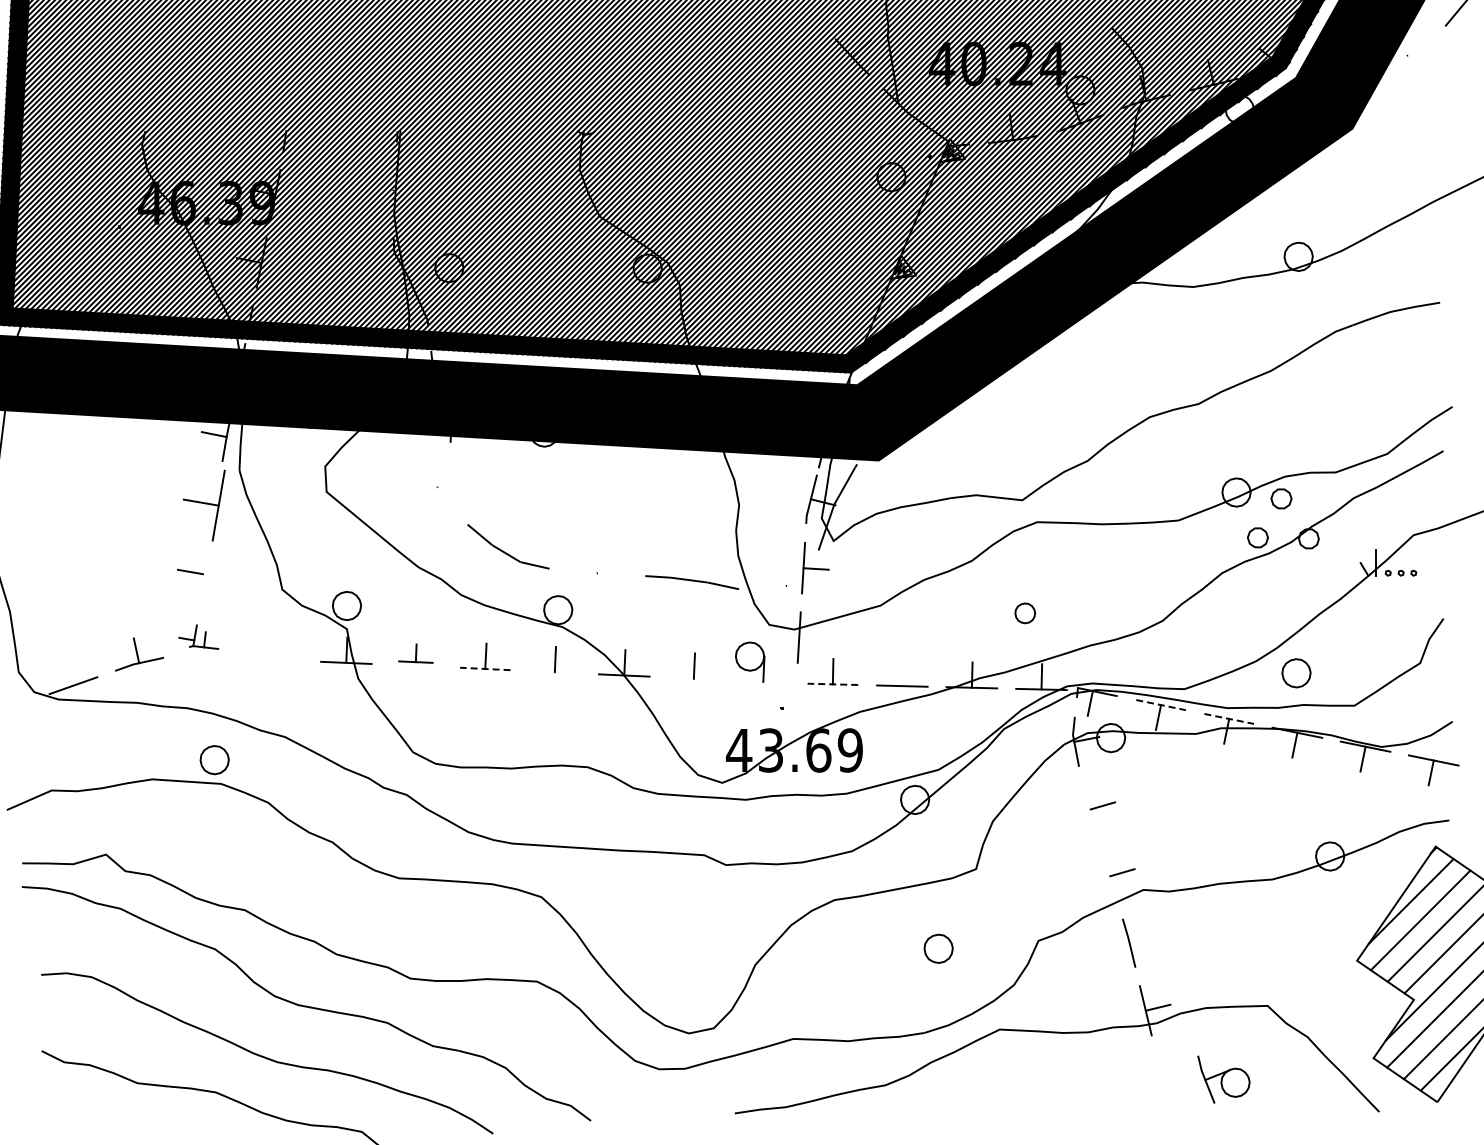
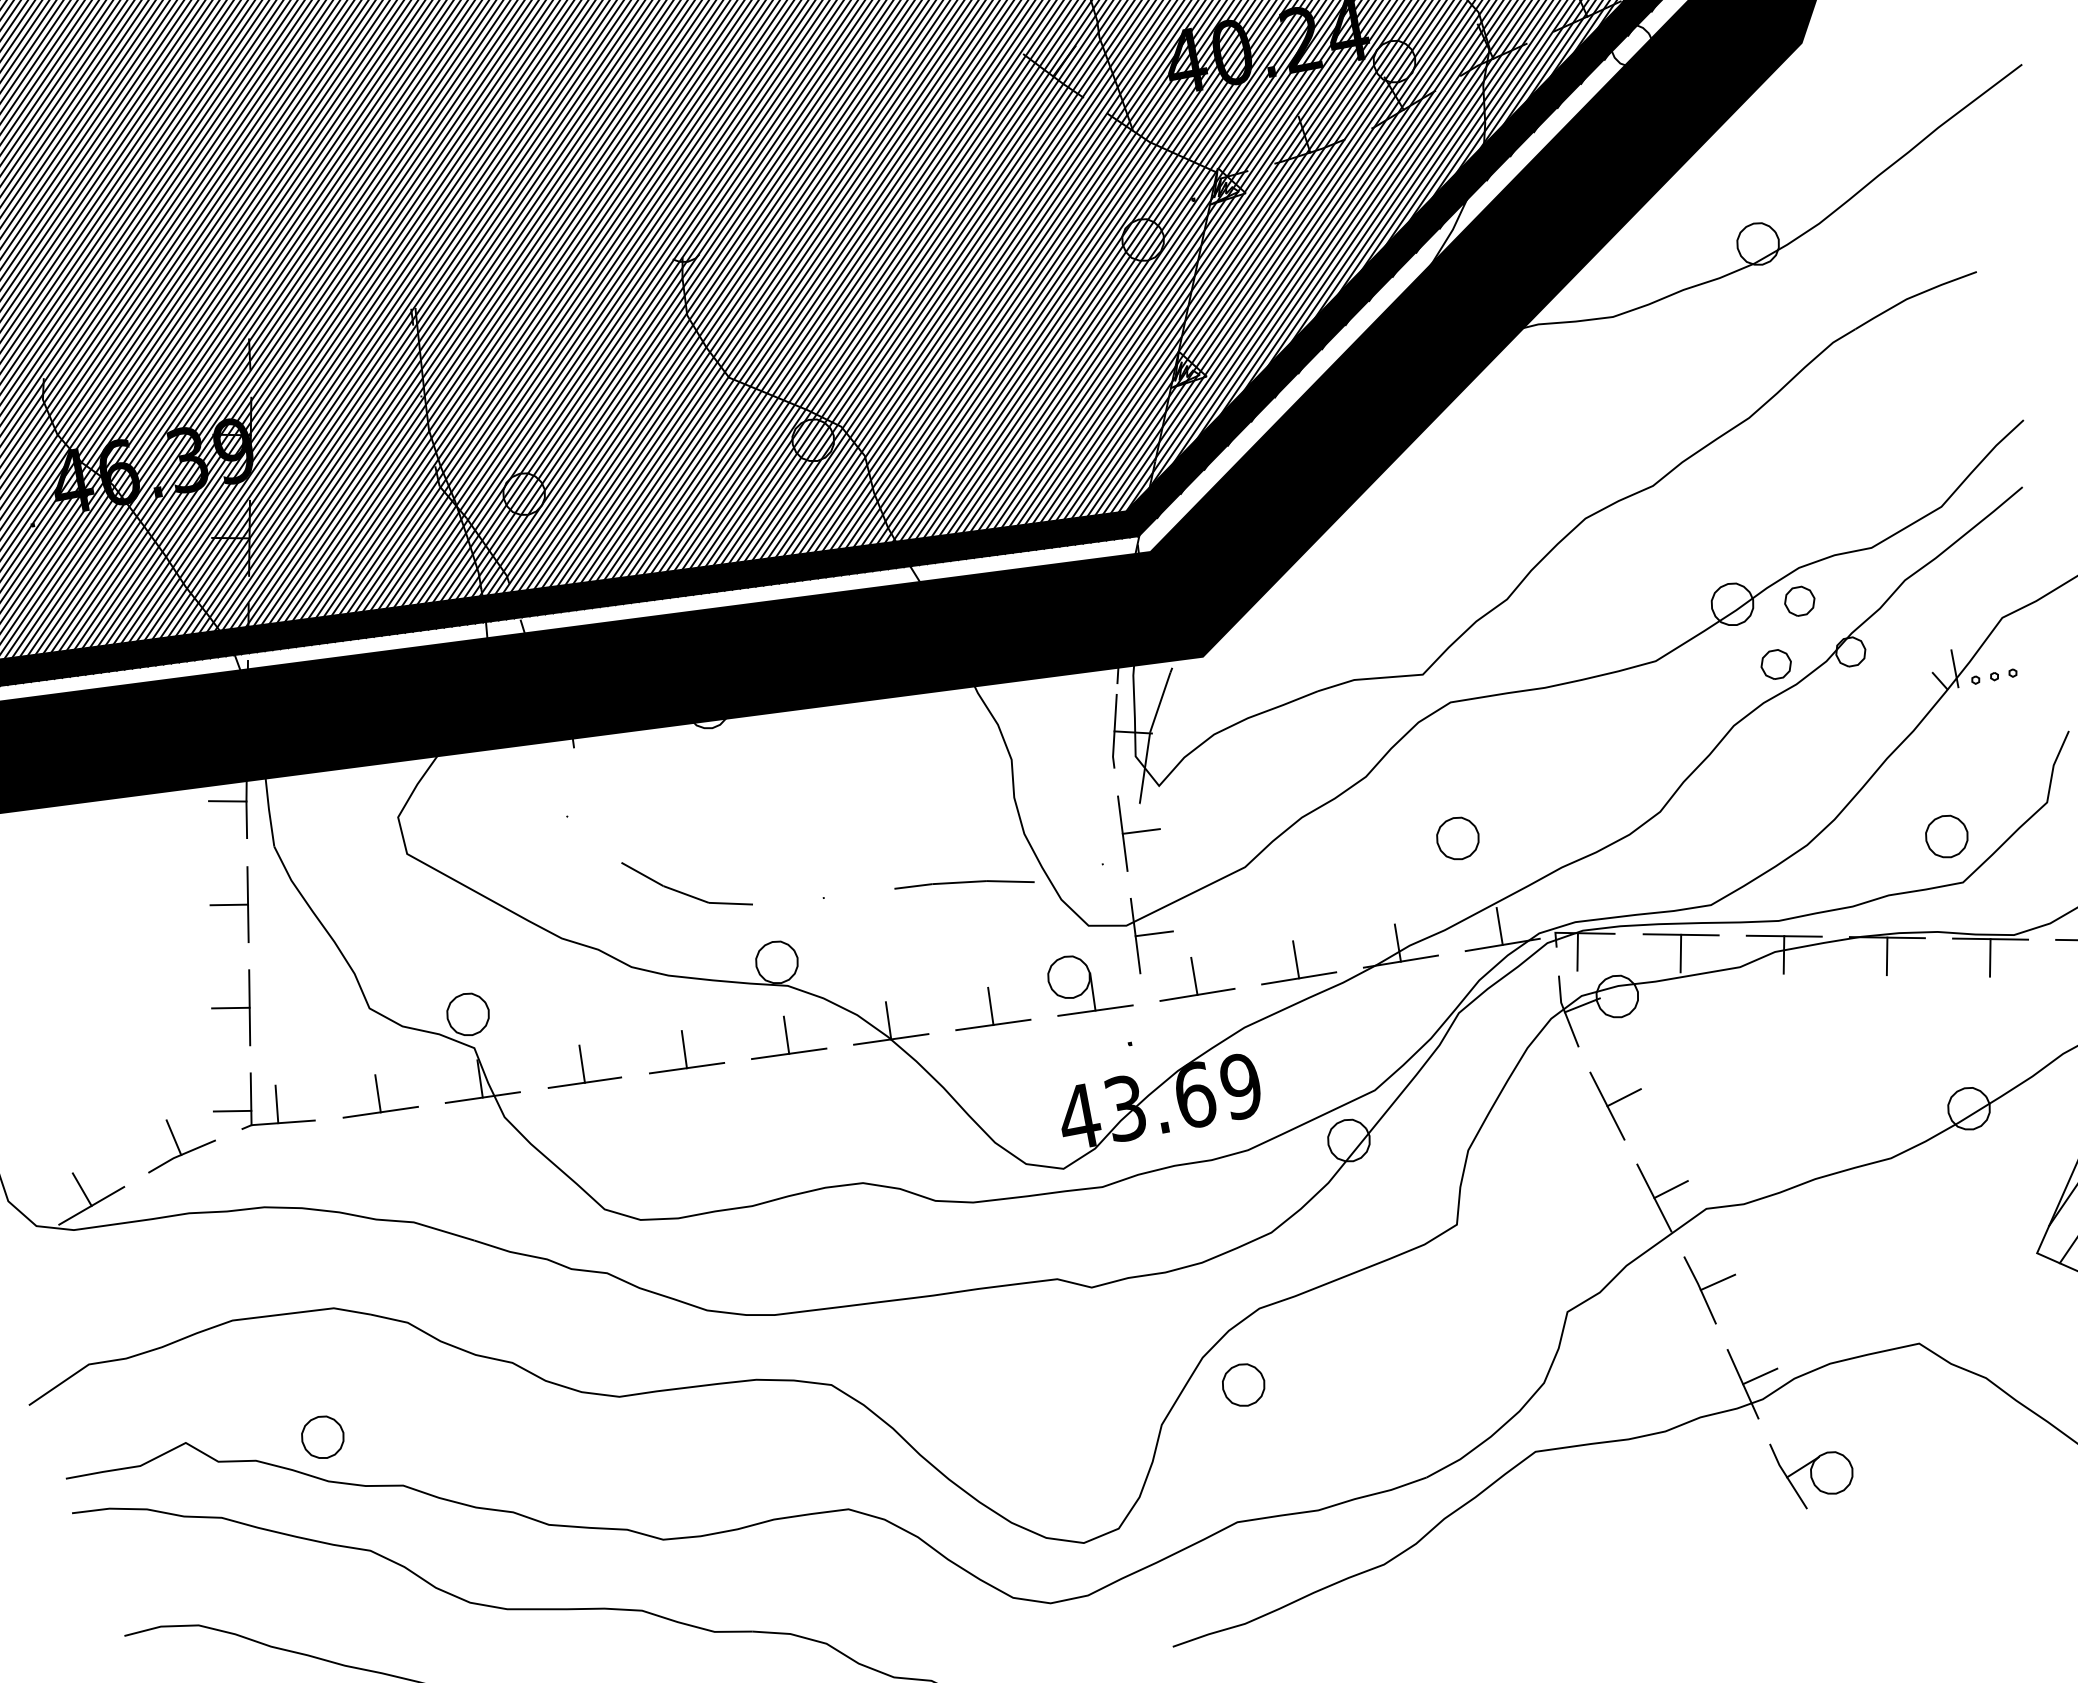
part: (204, 505) -> (232, 907), size x0.71
line: (202, 574) -> (249, 1008), added
part: (1025, 613) -> (1458, 838), size x1.43
part: (198, 636) -> (260, 1099), size x1.67
line: (811, 638) -> (1153, 934), added
part: (276, 647) -> (376, 1094), added
part: (415, 653) -> (581, 1064), size x1.43
line: (484, 668) -> (685, 1067), dashed -> solid
line: (554, 672) -> (788, 1054), added
line: (69, 673) -> (82, 1189), added
line: (902, 673) -> (1295, 959), added
part: (1296, 673) -> (1946, 836), moved
line: (693, 678) -> (992, 1024), added
line: (763, 681) -> (1095, 1009), added
line: (832, 684) -> (1196, 995), dashed -> solid
line: (1161, 705) -> (1681, 935), dashed -> solid
line: (1229, 719) -> (1784, 936), dashed -> solid
part: (214, 760) -> (322, 1437), moved
line: (1090, 809) -> (1607, 1106), added
line: (1110, 875) -> (1654, 1196), added
line: (1141, 940) -> (1717, 1283), added
part: (938, 948) -> (1243, 1384), moved
part: (1223, 1079) -> (1813, 1471), moved

